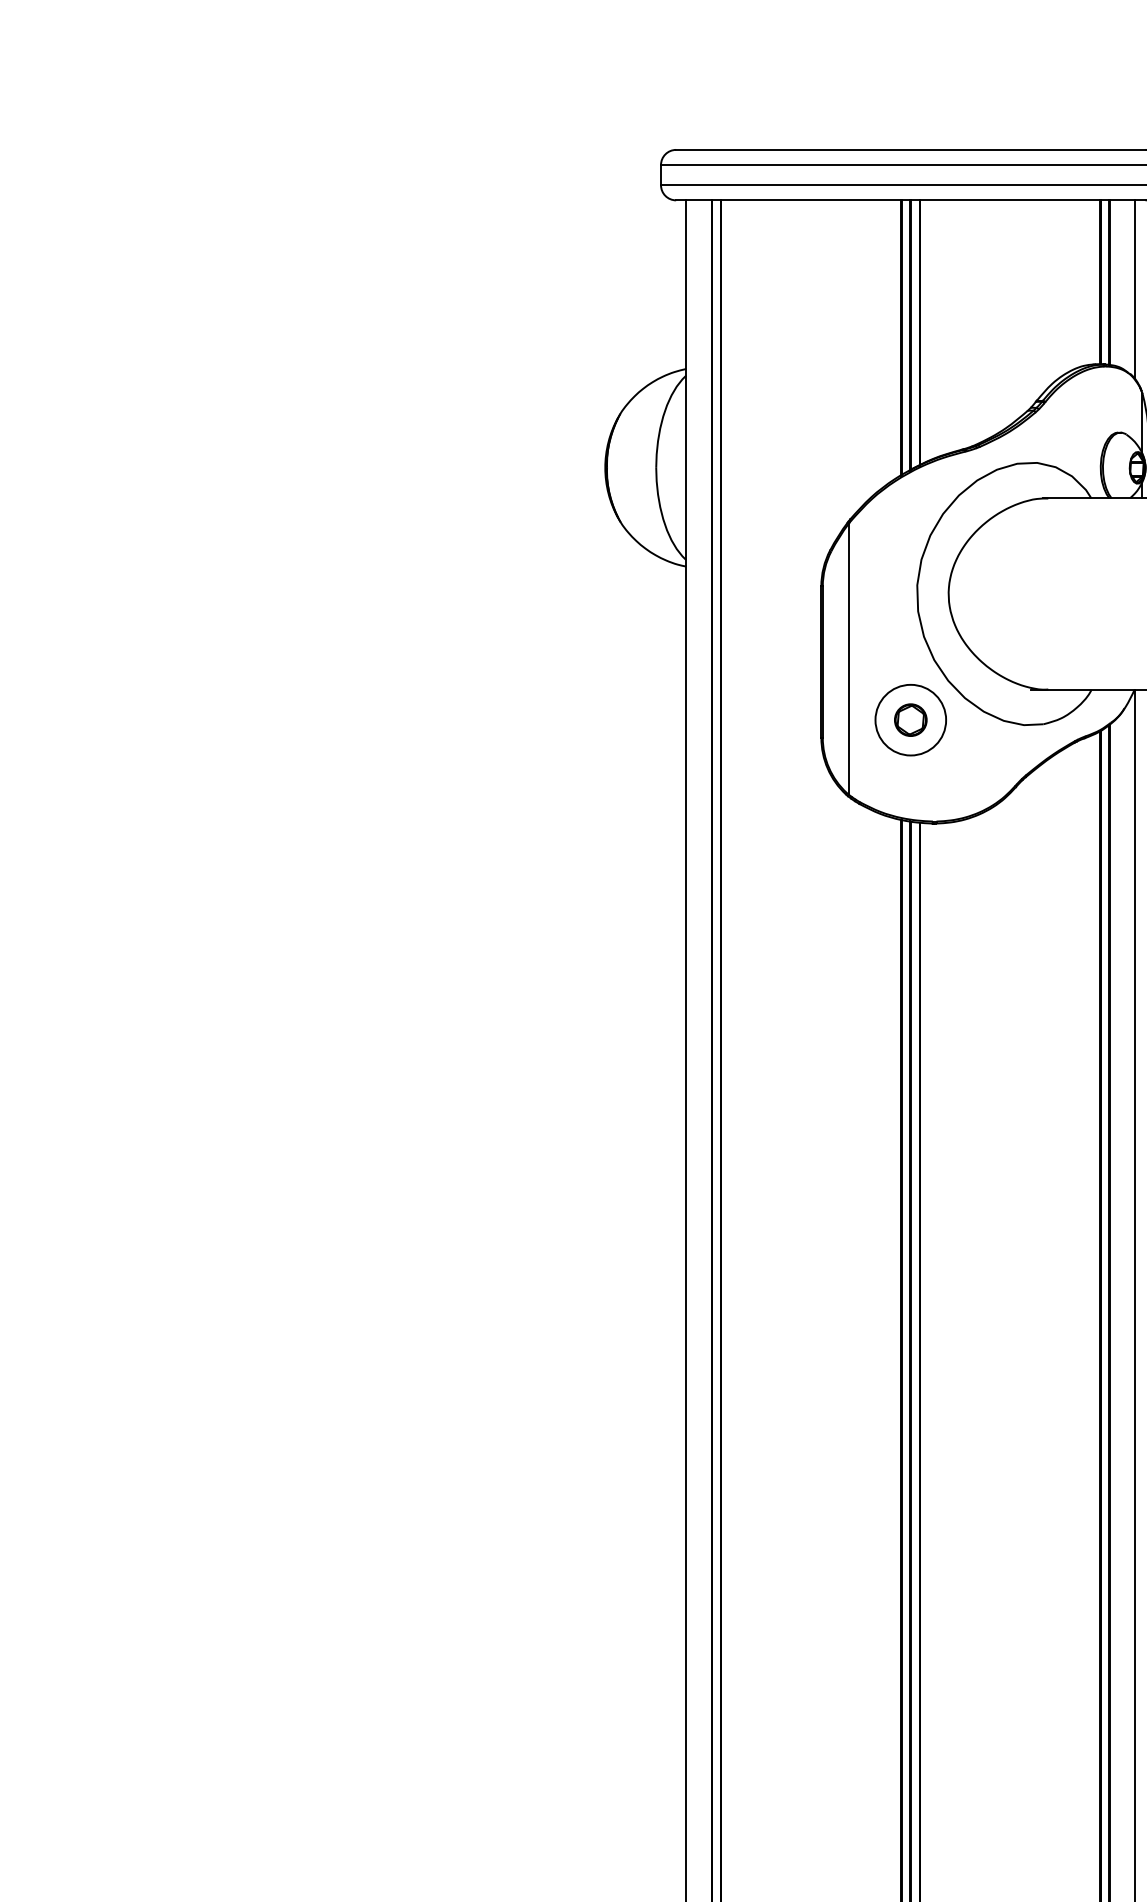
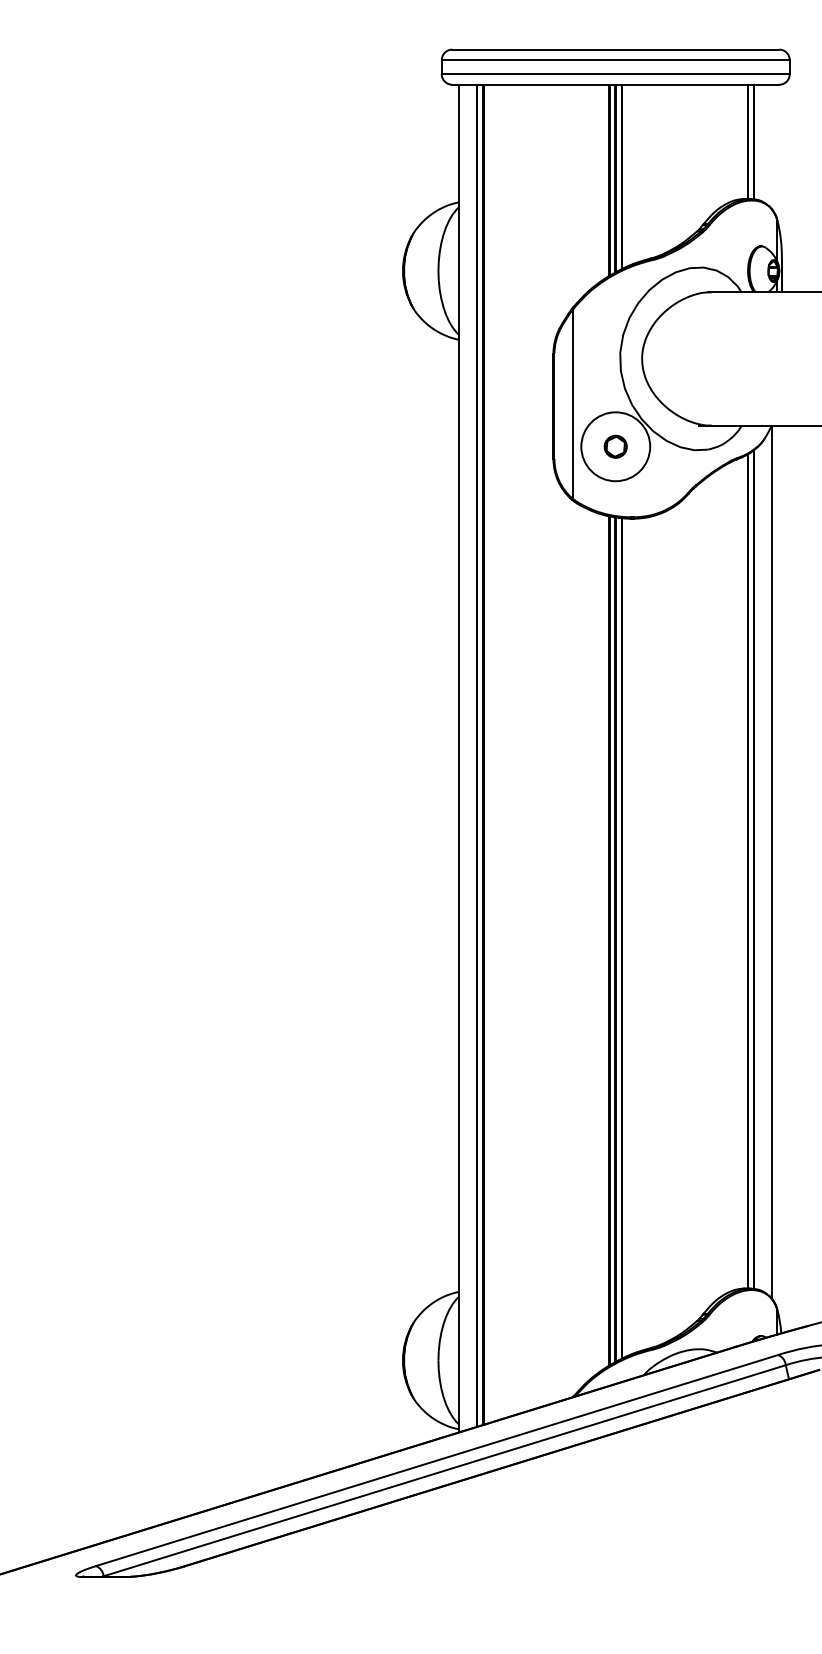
line: (1135, 289) -> (772, 146), removed
circle: (910, 719) -> (615, 446), size x1.4

